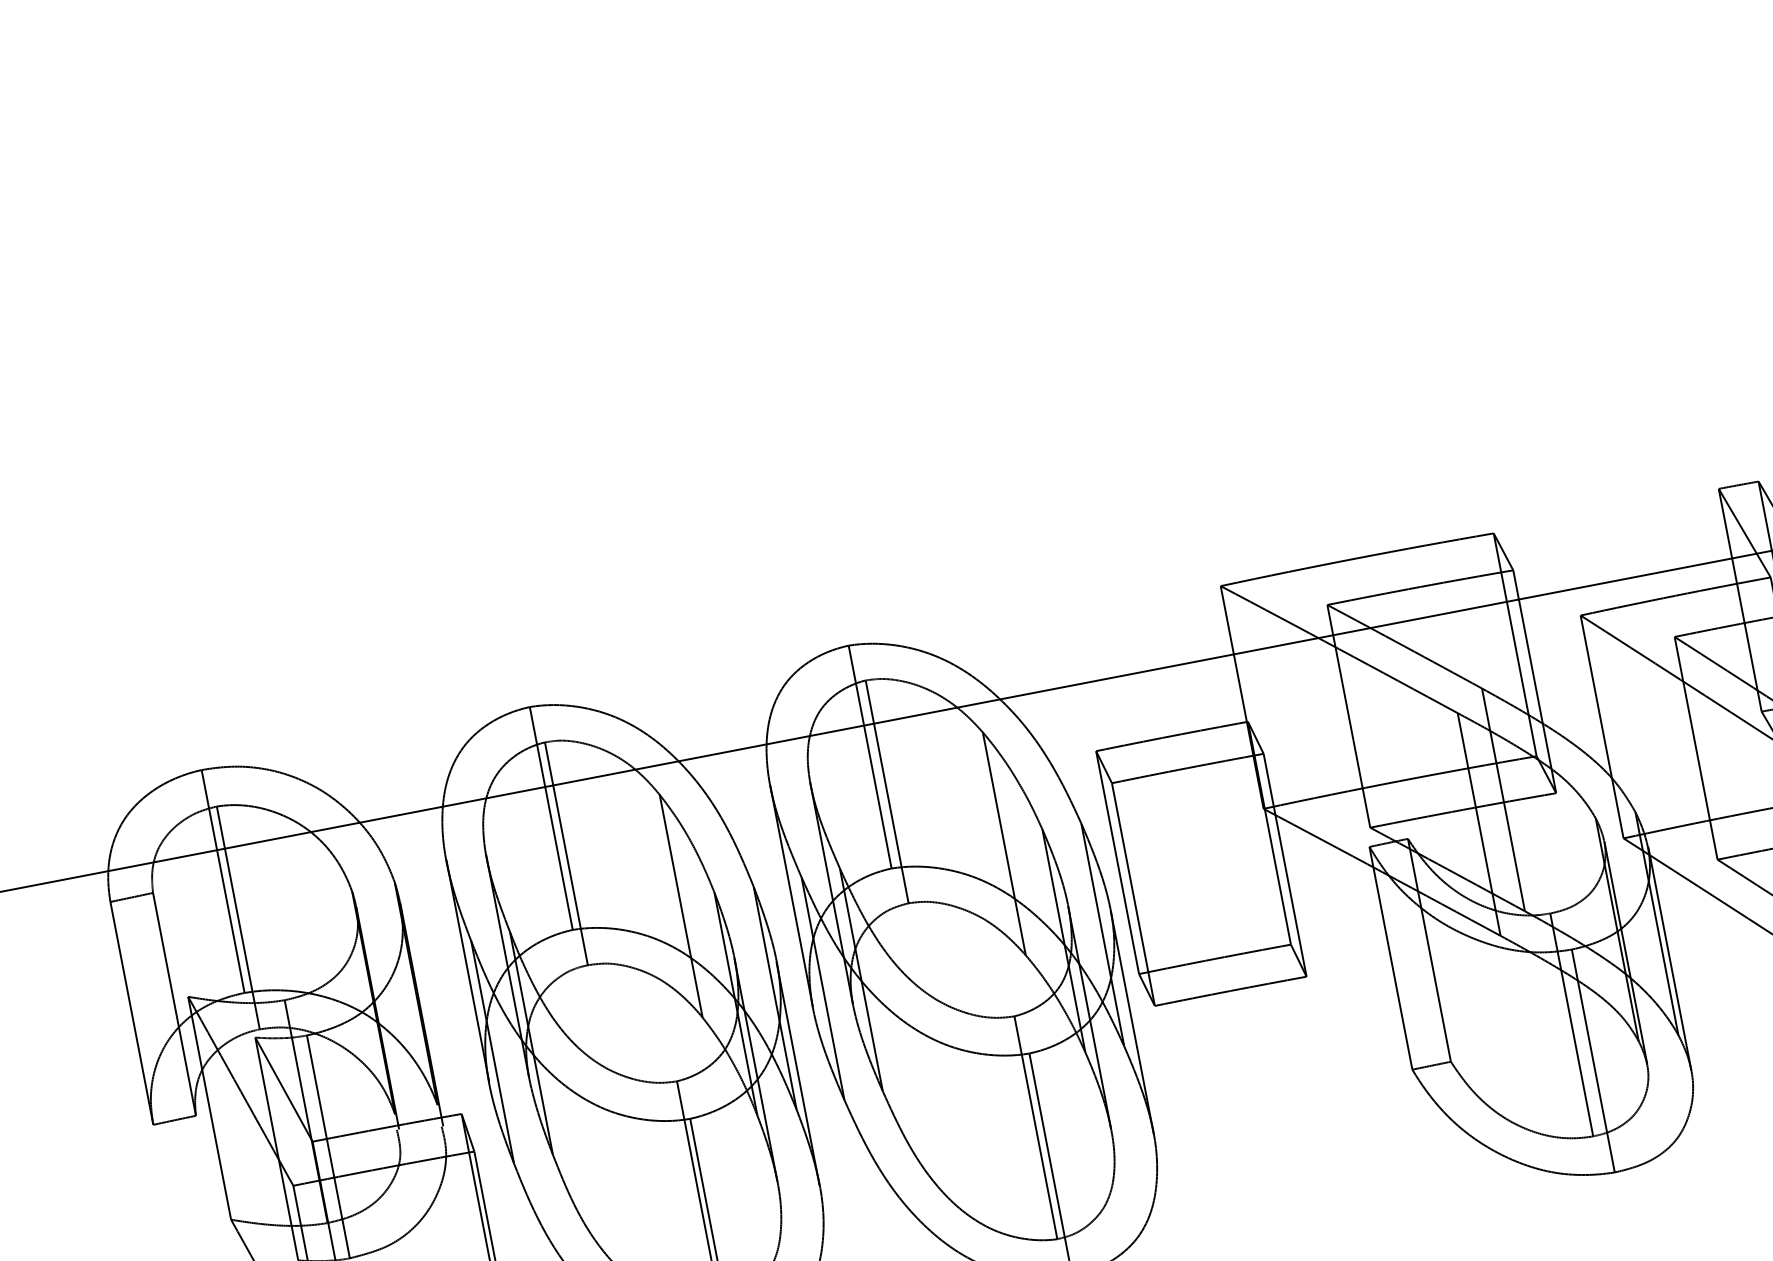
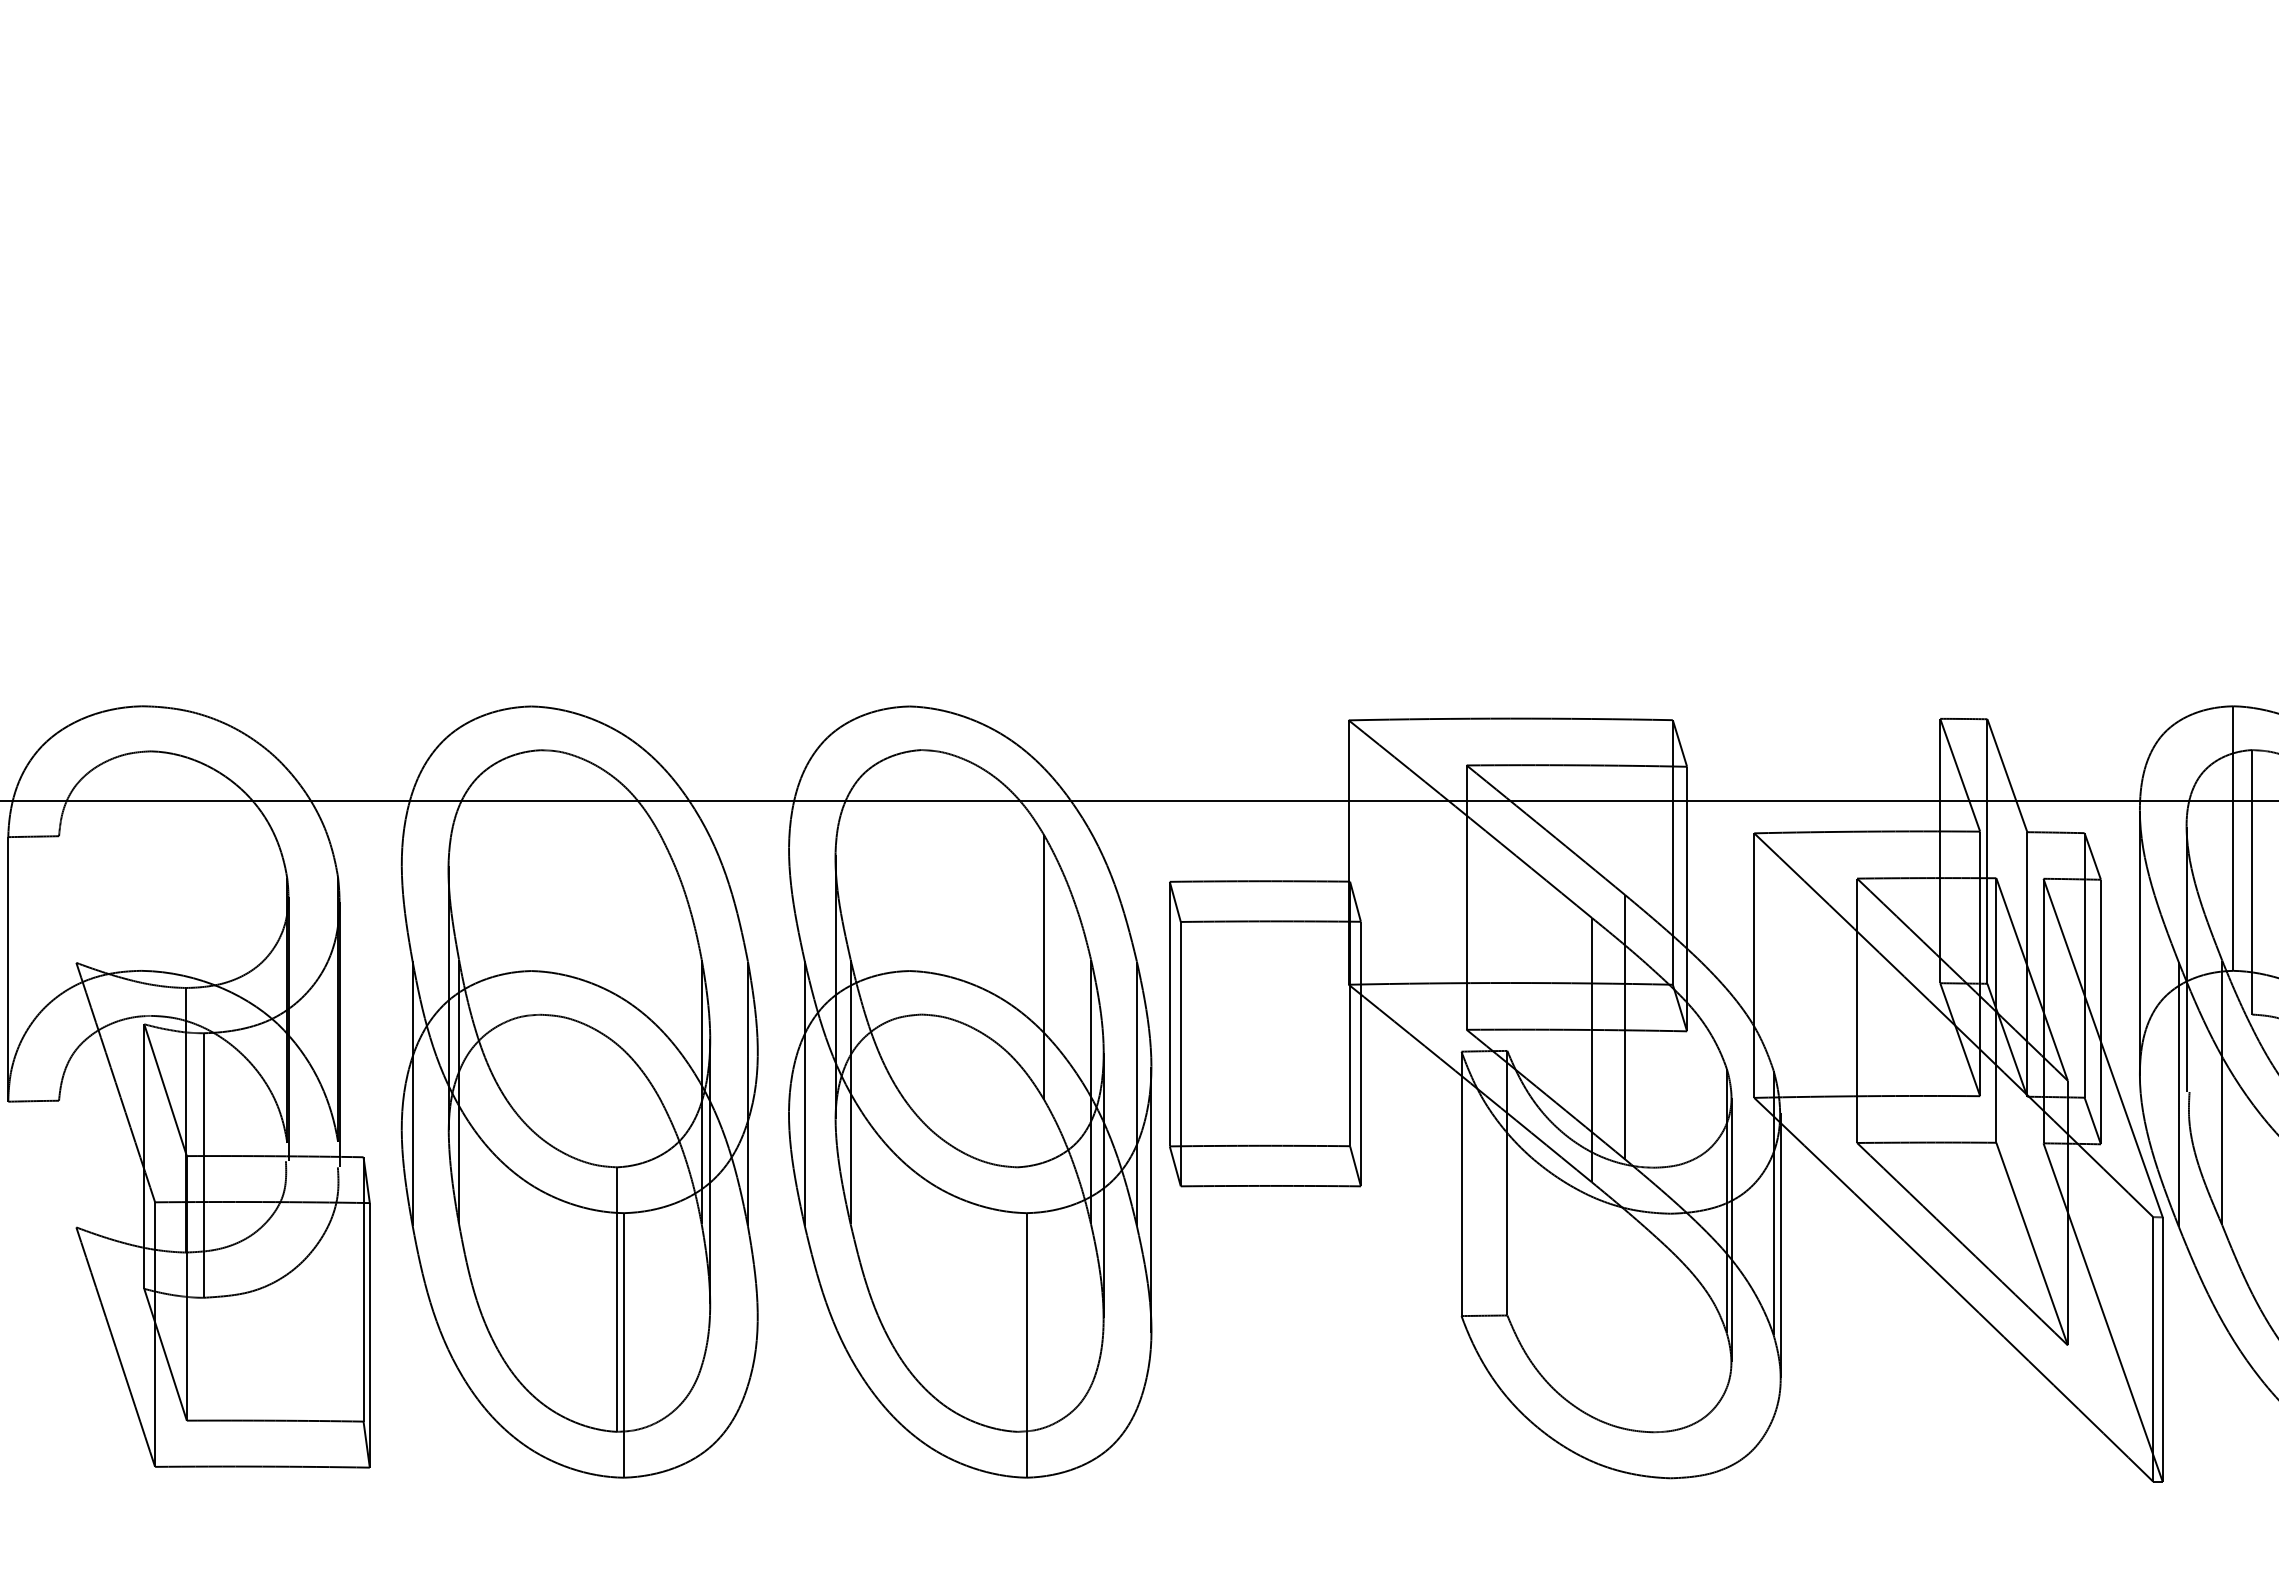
line: (869, 756) -> (909, 838), removed
line: (887, 792) -> (921, 882), removed
line: (551, 818) -> (531, 838), removed
line: (566, 853) -> (540, 882), removed
line: (222, 881) -> (141, 838), removed
line: (791, 896) -> (789, 980), removed
line: (681, 905) -> (660, 967), removed
line: (238, 917) -> (151, 883), removed
line: (468, 970) -> (402, 994), removed
line: (174, 1004) -> (59, 968), removed
line: (1571, 1024) -> (1653, 1299), removed
line: (1593, 1060) -> (1670, 1345), removed
line: (798, 1073) -> (757, 1185), removed
line: (209, 1107) -> (76, 1094), removed
line: (1035, 1127) -> (1017, 1299), removed

